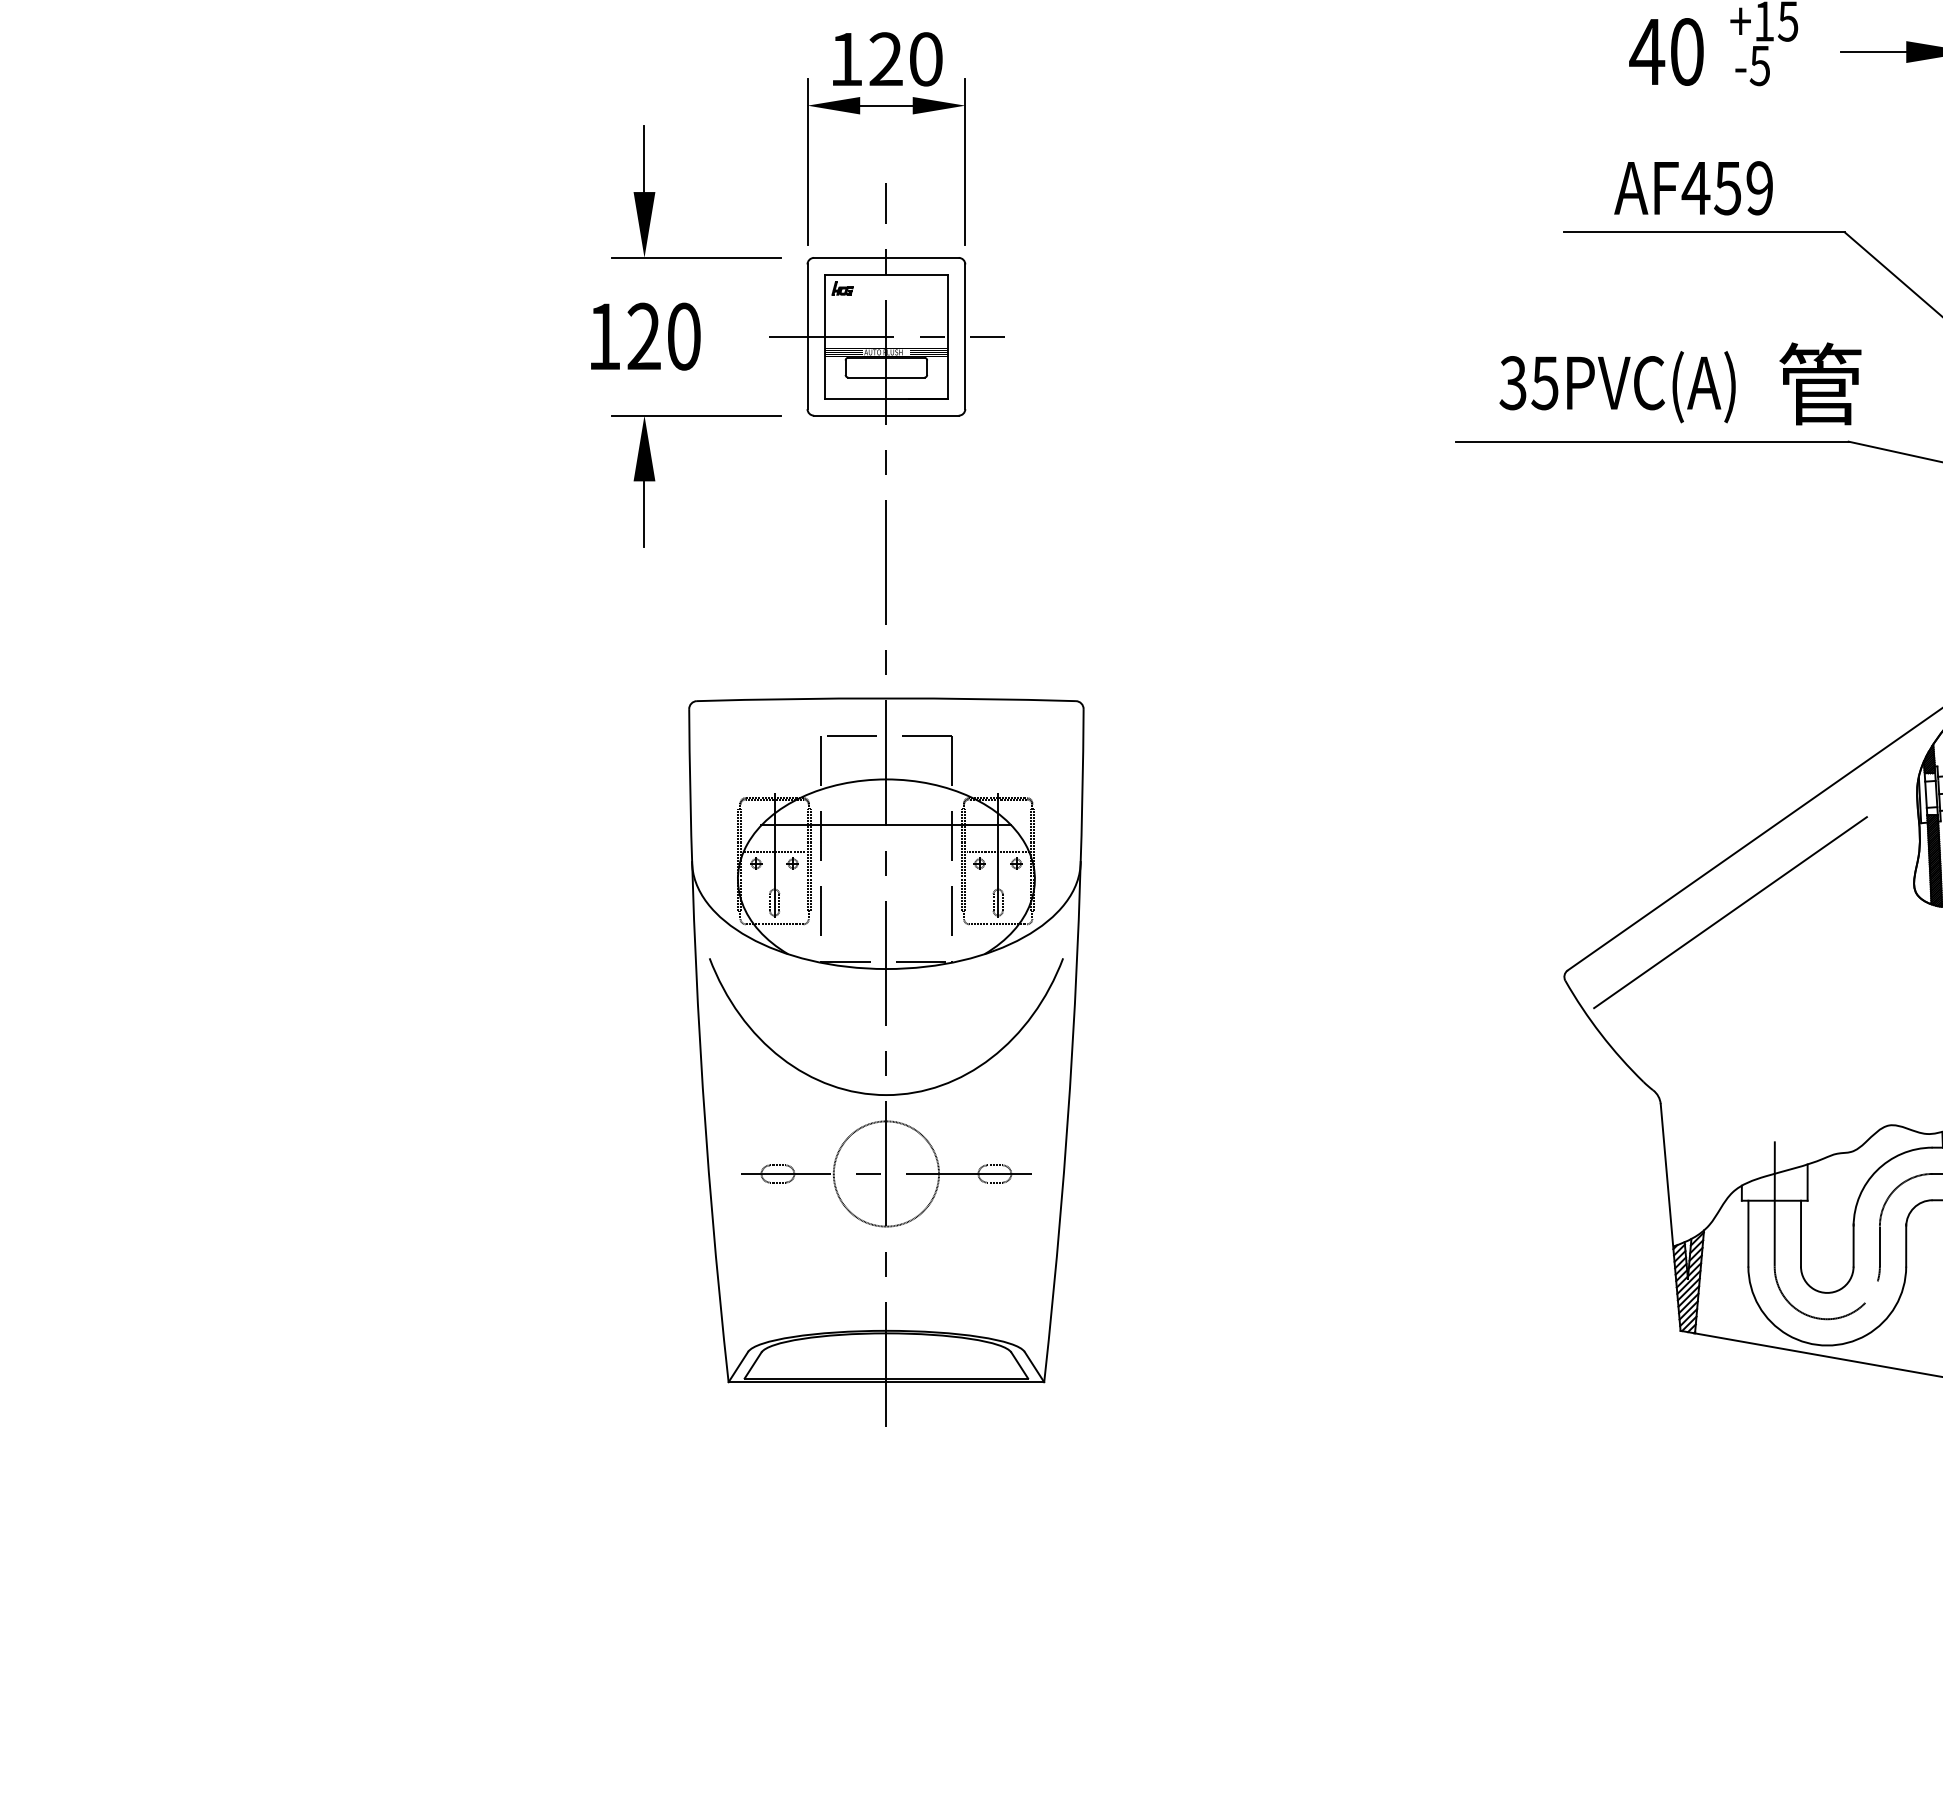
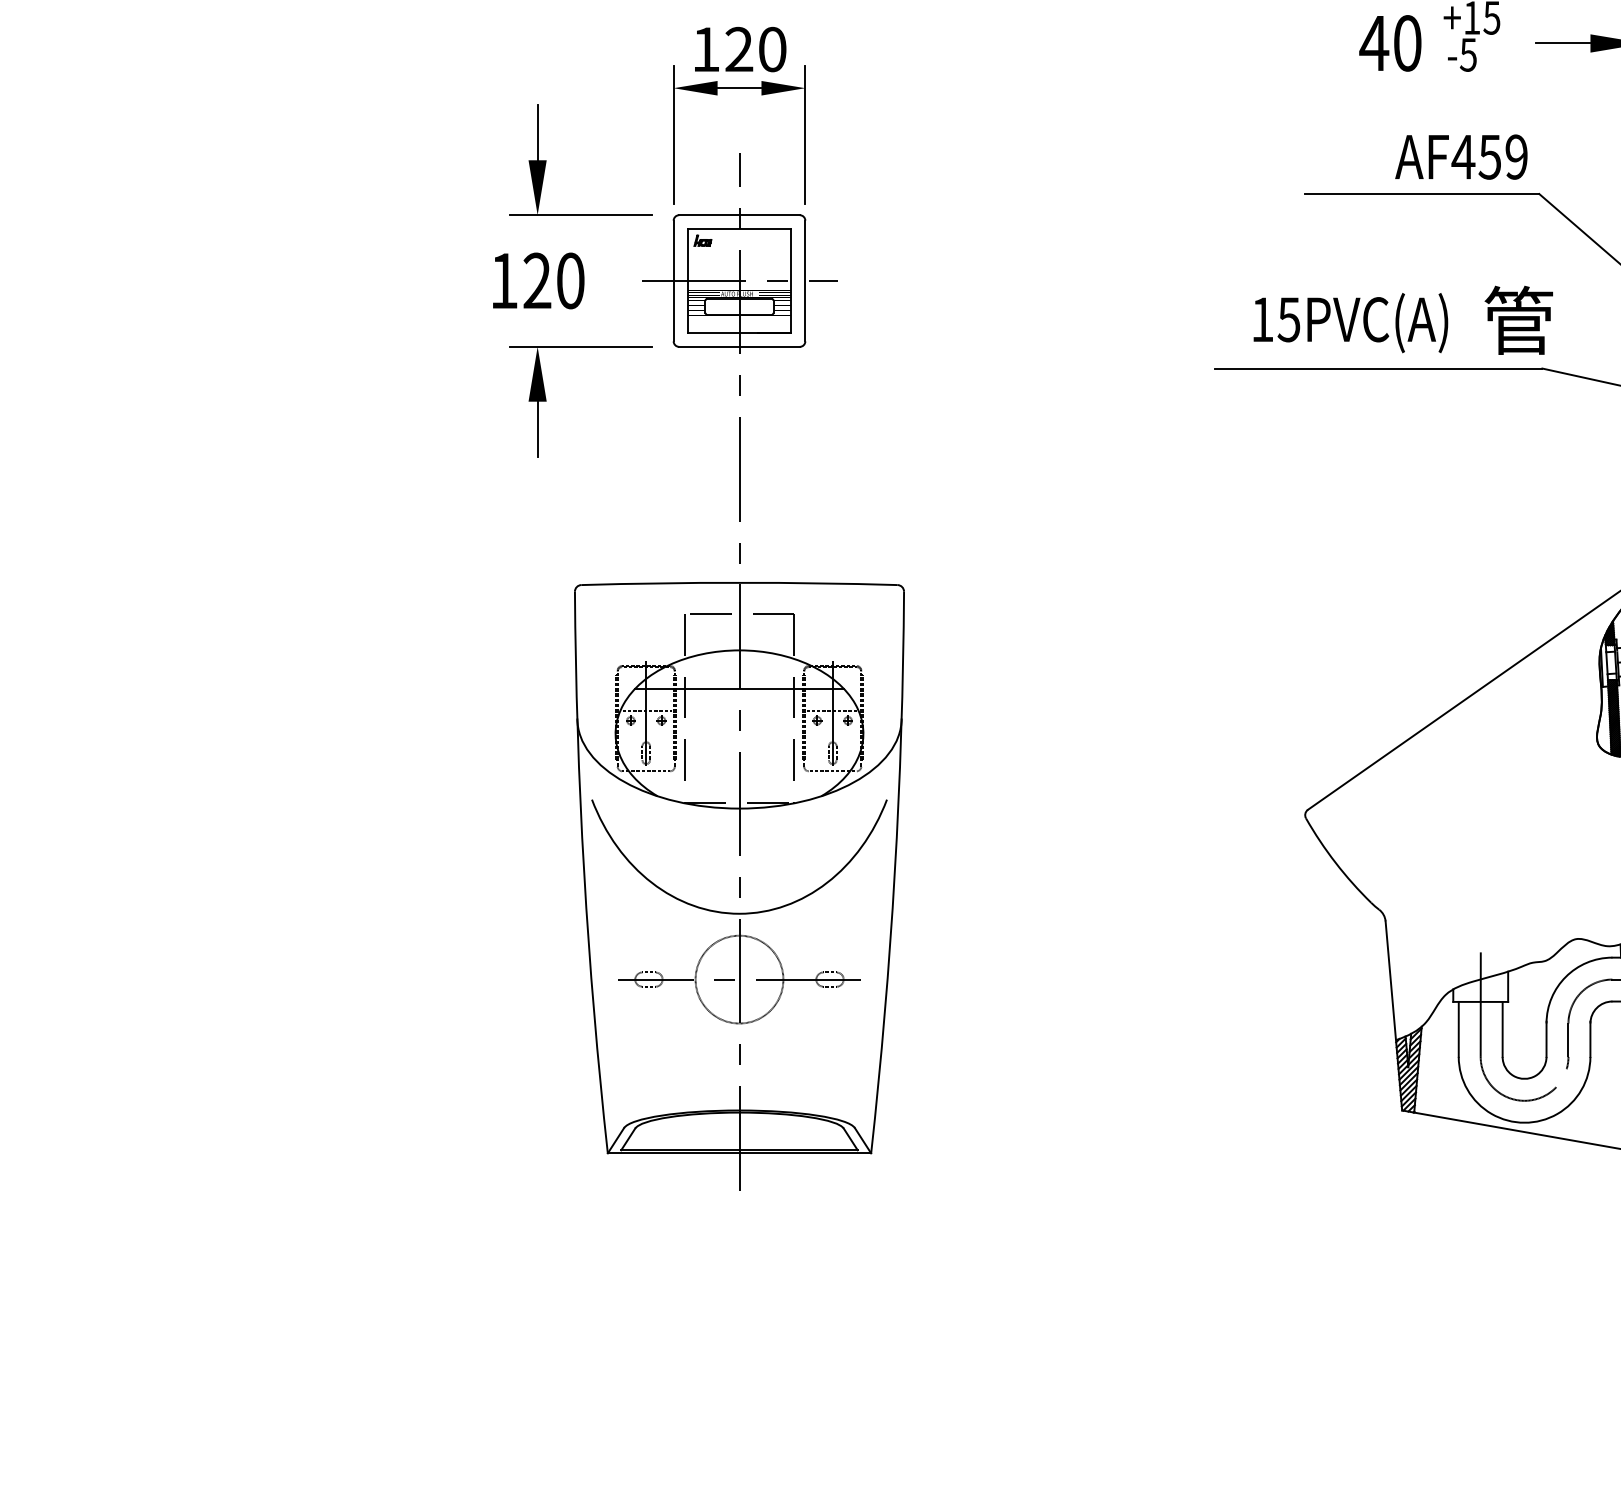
text: (1693, 188) -> (1461, 157), moved
text: (1512, 383) -> (1261, 320), 35PVC(A) -> 15PVC(A)
line: (1730, 912) -> (1443, 761), removed

